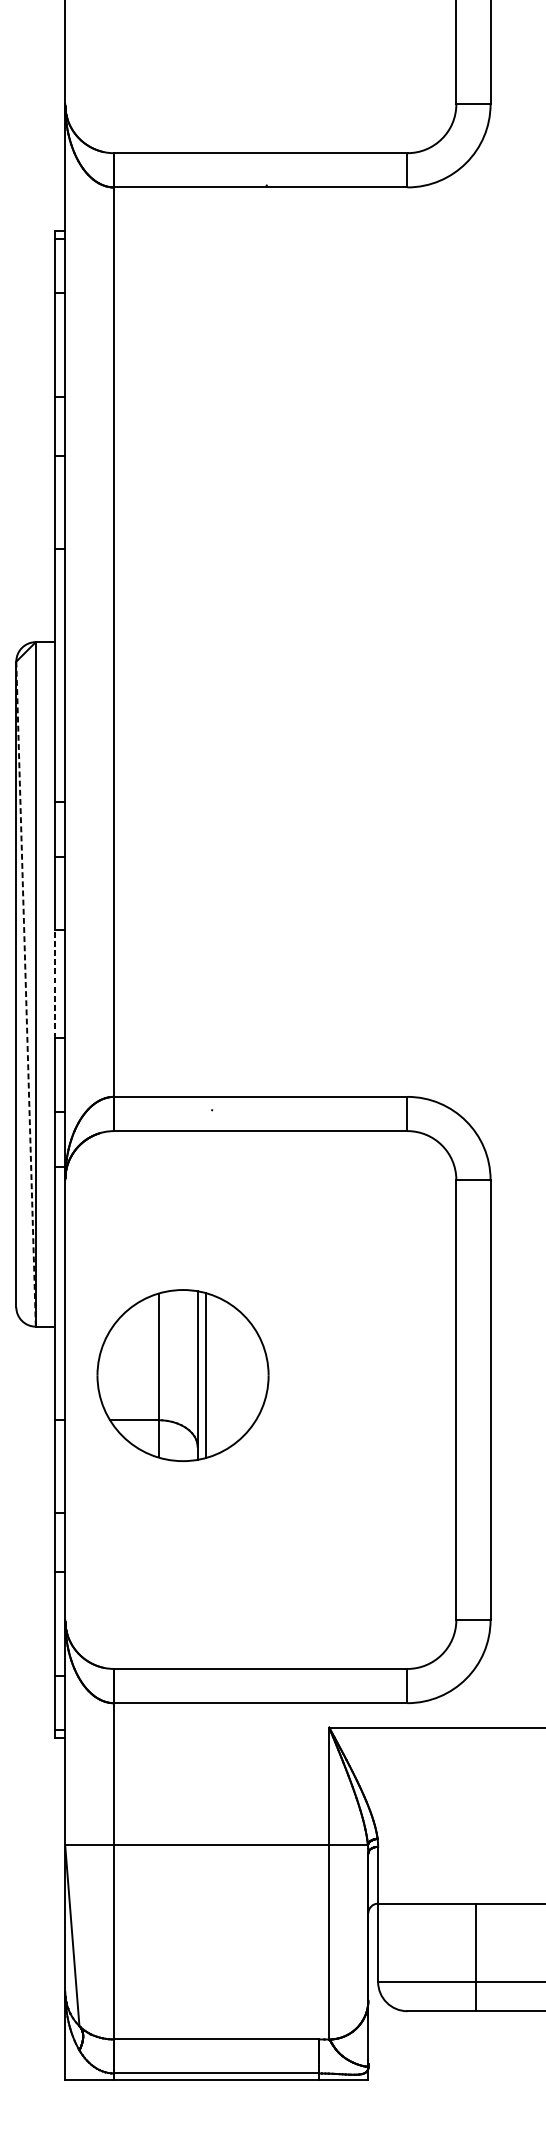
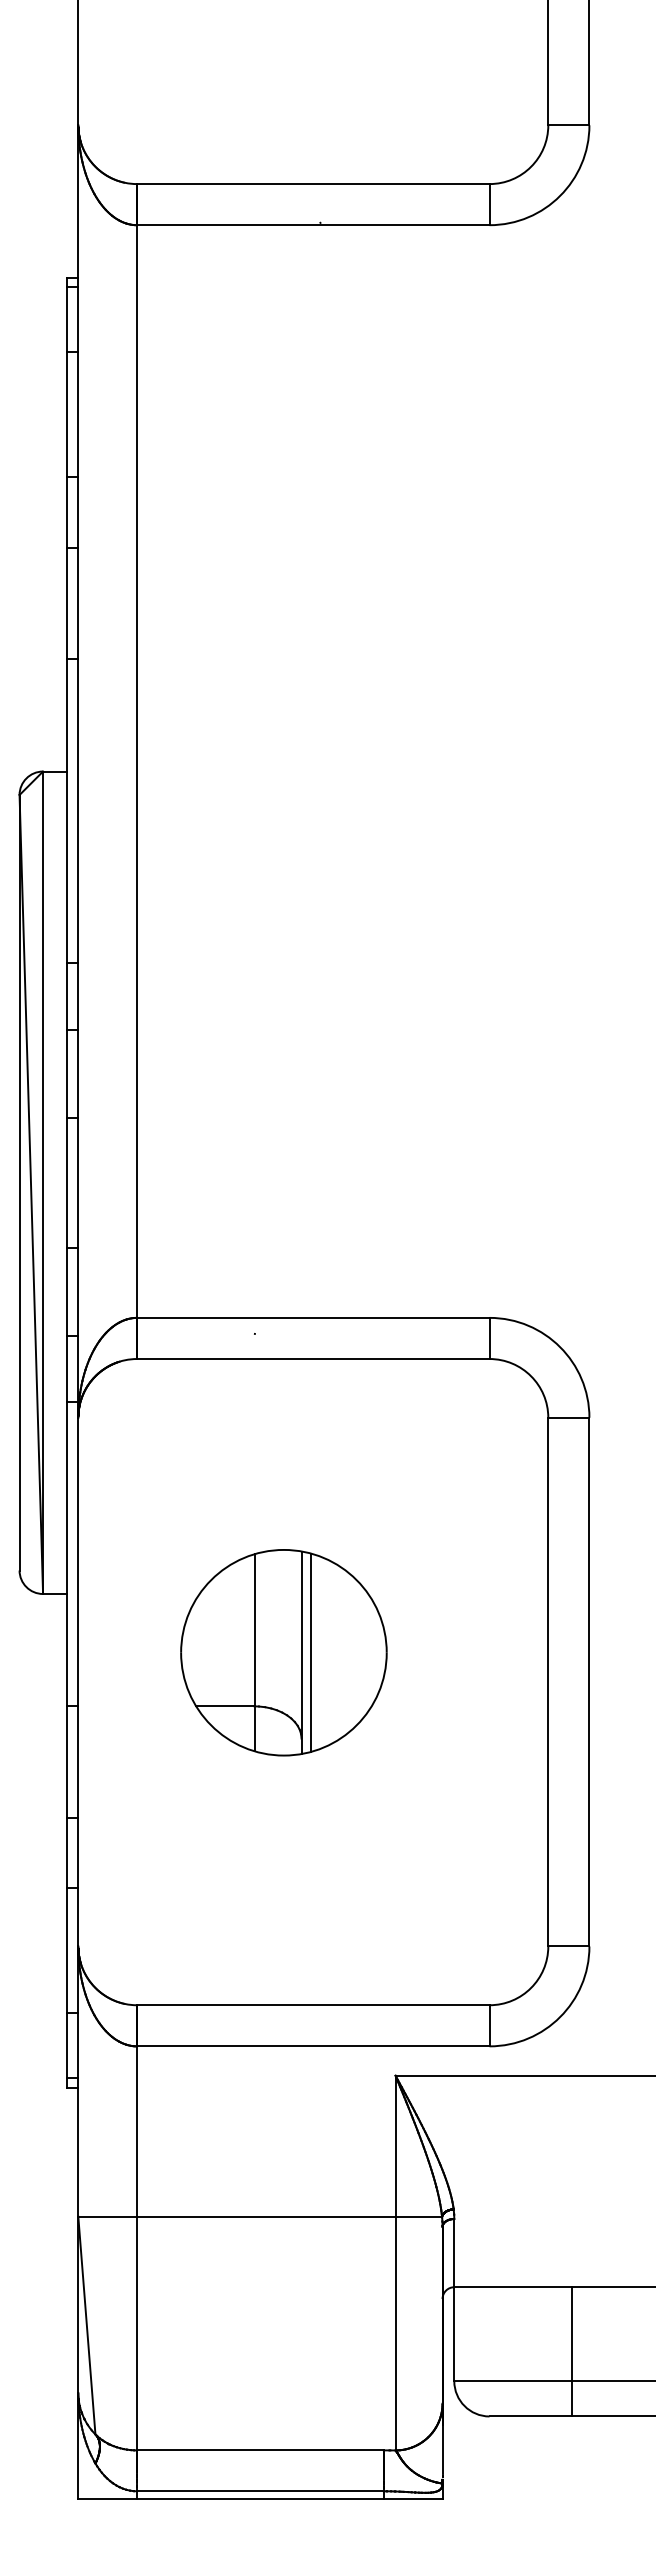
line: (55, 984) -> (66, 1182), dashed -> solid
line: (26, 994) -> (31, 1194), dashed -> solid
part: (182, 1375) -> (283, 1652), moved

